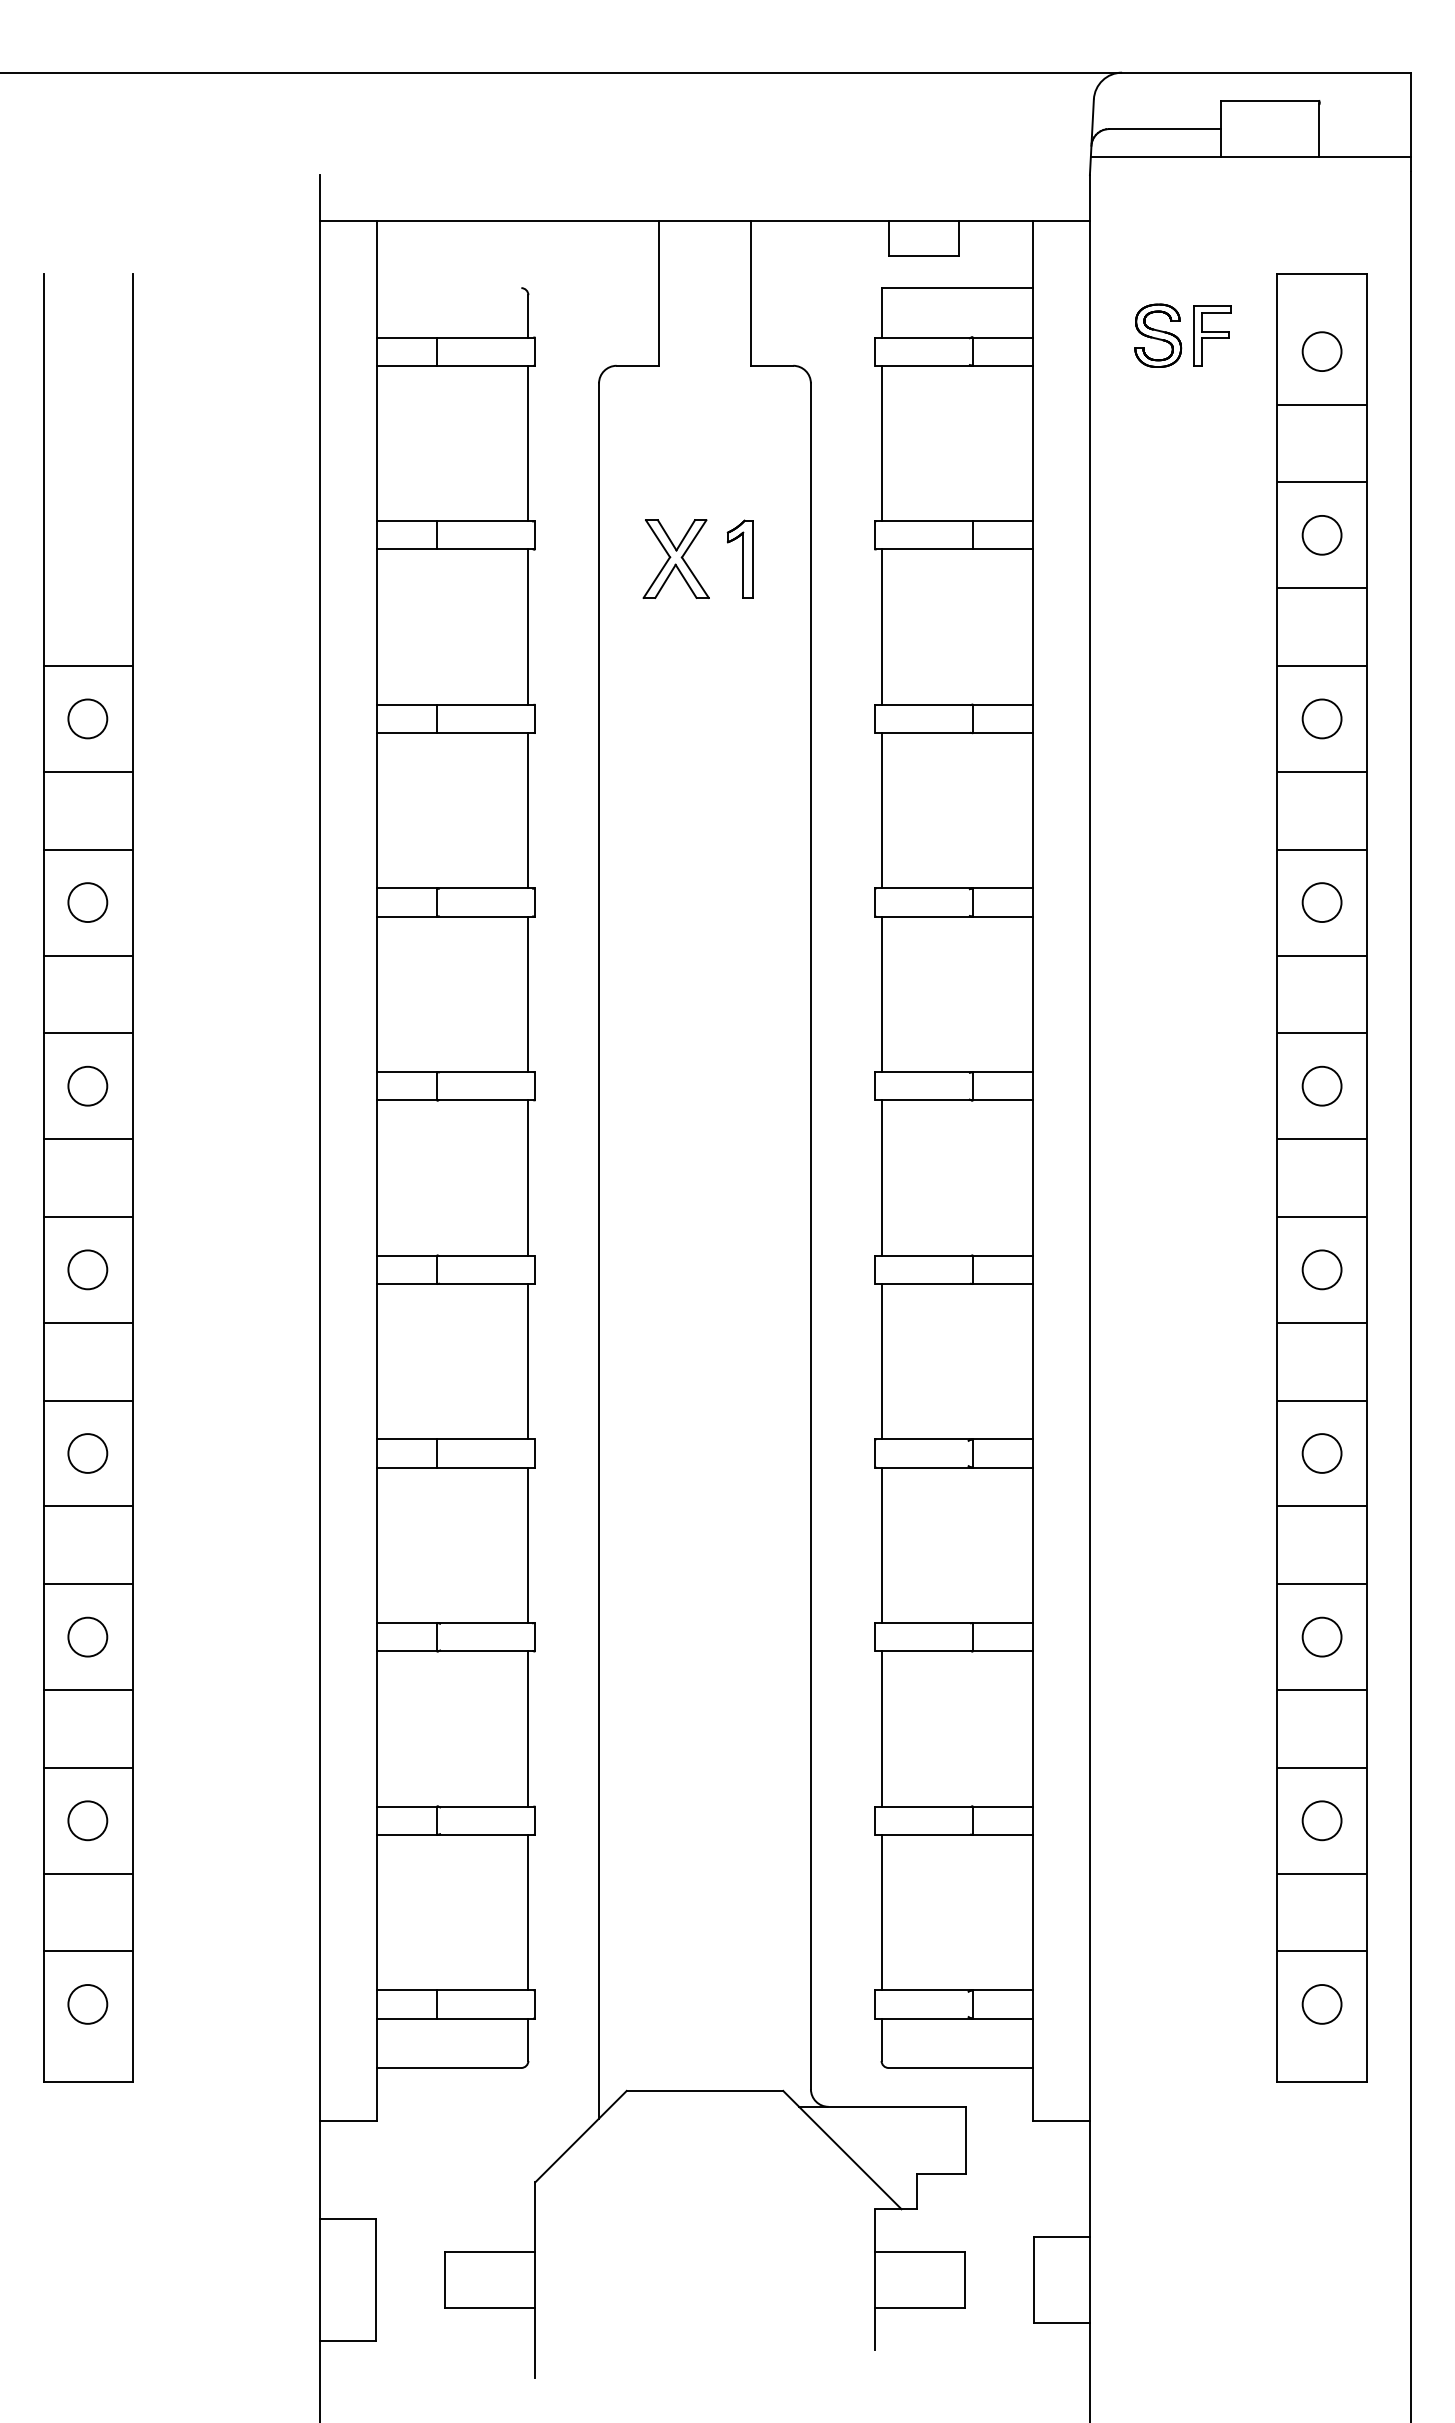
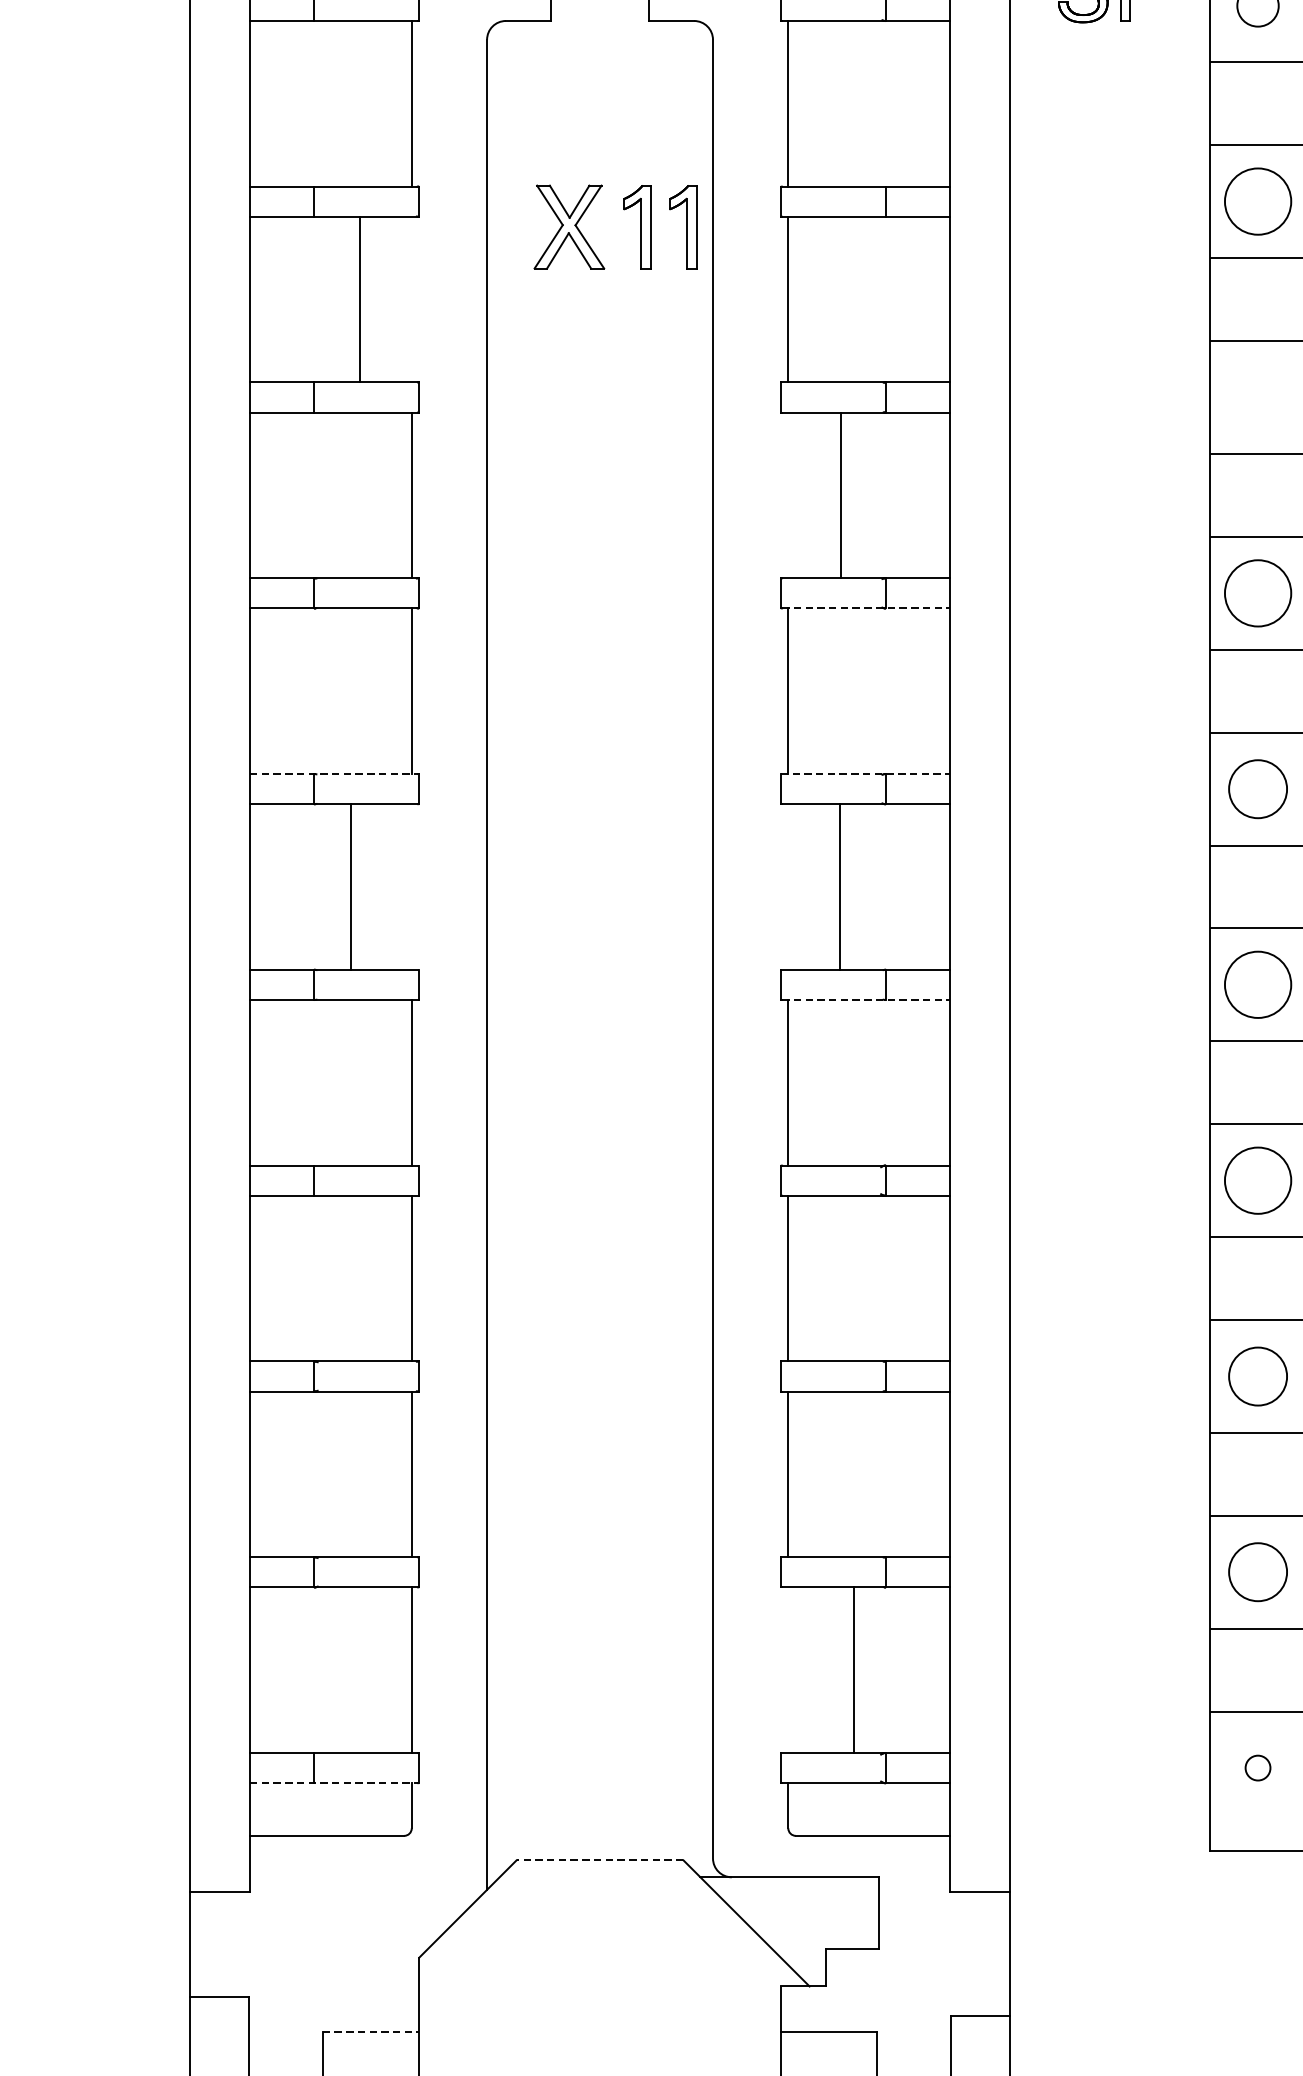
circle: (1321, 535) -> (1257, 201), size x1.6
part: (782, 558) -> (682, 226), added
line: (528, 626) -> (359, 298), moved
circle: (1321, 718) -> (1257, 397), removed
line: (881, 810) -> (840, 495), moved
circle: (1321, 902) -> (1257, 593), size x1.6
line: (954, 916) -> (866, 608), solid -> dashed
line: (455, 1072) -> (334, 774), solid -> dashed
line: (954, 1072) -> (866, 774), solid -> dashed
circle: (1321, 1085) -> (1257, 788), size x1.4
line: (528, 1177) -> (351, 886), moved
line: (881, 1177) -> (839, 886), moved
circle: (1321, 1269) -> (1257, 984), size x1.6
line: (954, 1283) -> (866, 999), solid -> dashed
circle: (1321, 1453) -> (1257, 1180), size x1.6
circle: (1321, 1636) -> (1257, 1375), size x1.4
circle: (1321, 1820) -> (1257, 1571), size x1.4
line: (881, 1912) -> (854, 1670), moved
circle: (1321, 2004) -> (1257, 1768), size x0.6
line: (456, 2018) -> (335, 1783), solid -> dashed
line: (704, 2090) -> (599, 1859), solid -> dashed
line: (490, 2251) -> (371, 2031), solid -> dashed

